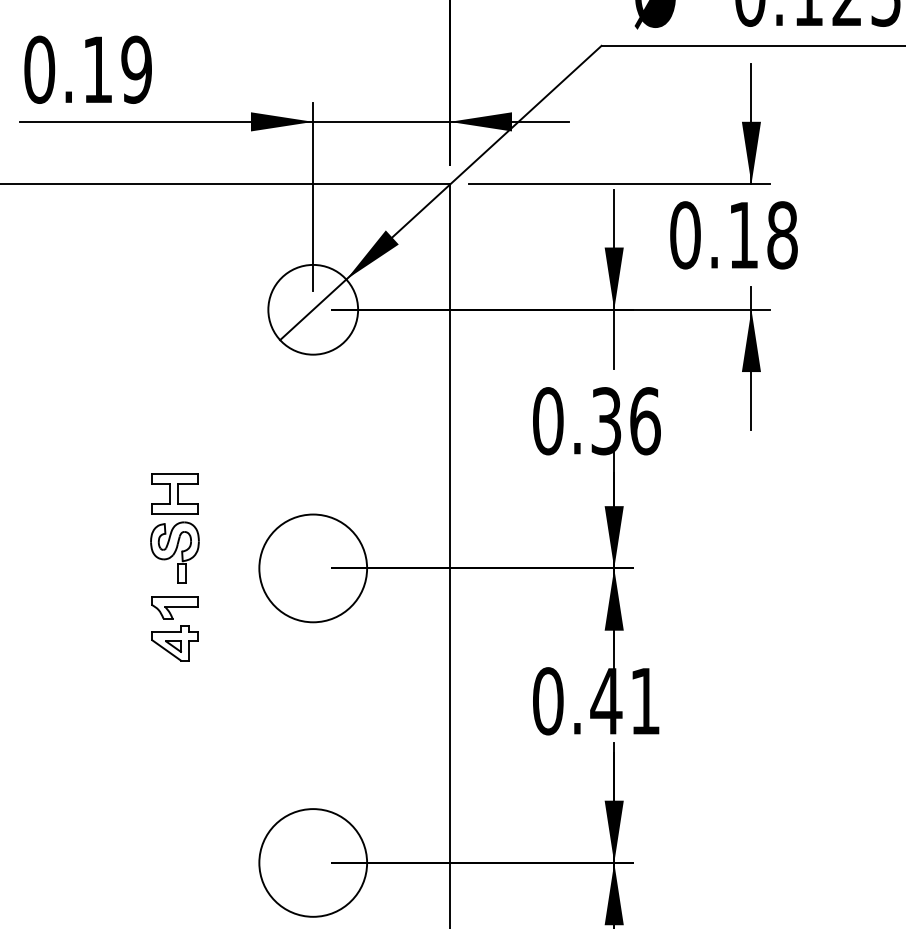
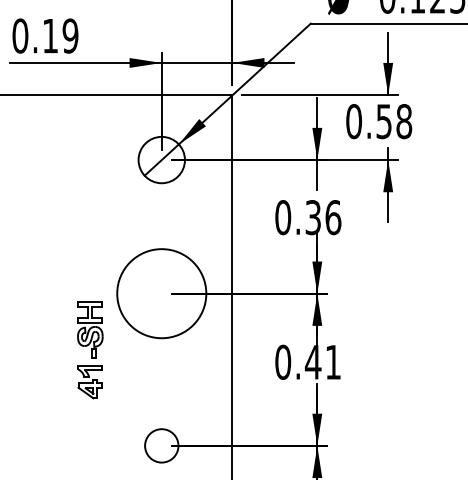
text: (742, 235) -> (383, 121), 0.18 -> 0.58
part: (175, 568) -> (90, 350), moved
circle: (312, 568) -> (161, 293), size x1.6
circle: (312, 862) -> (161, 445), size x0.6

